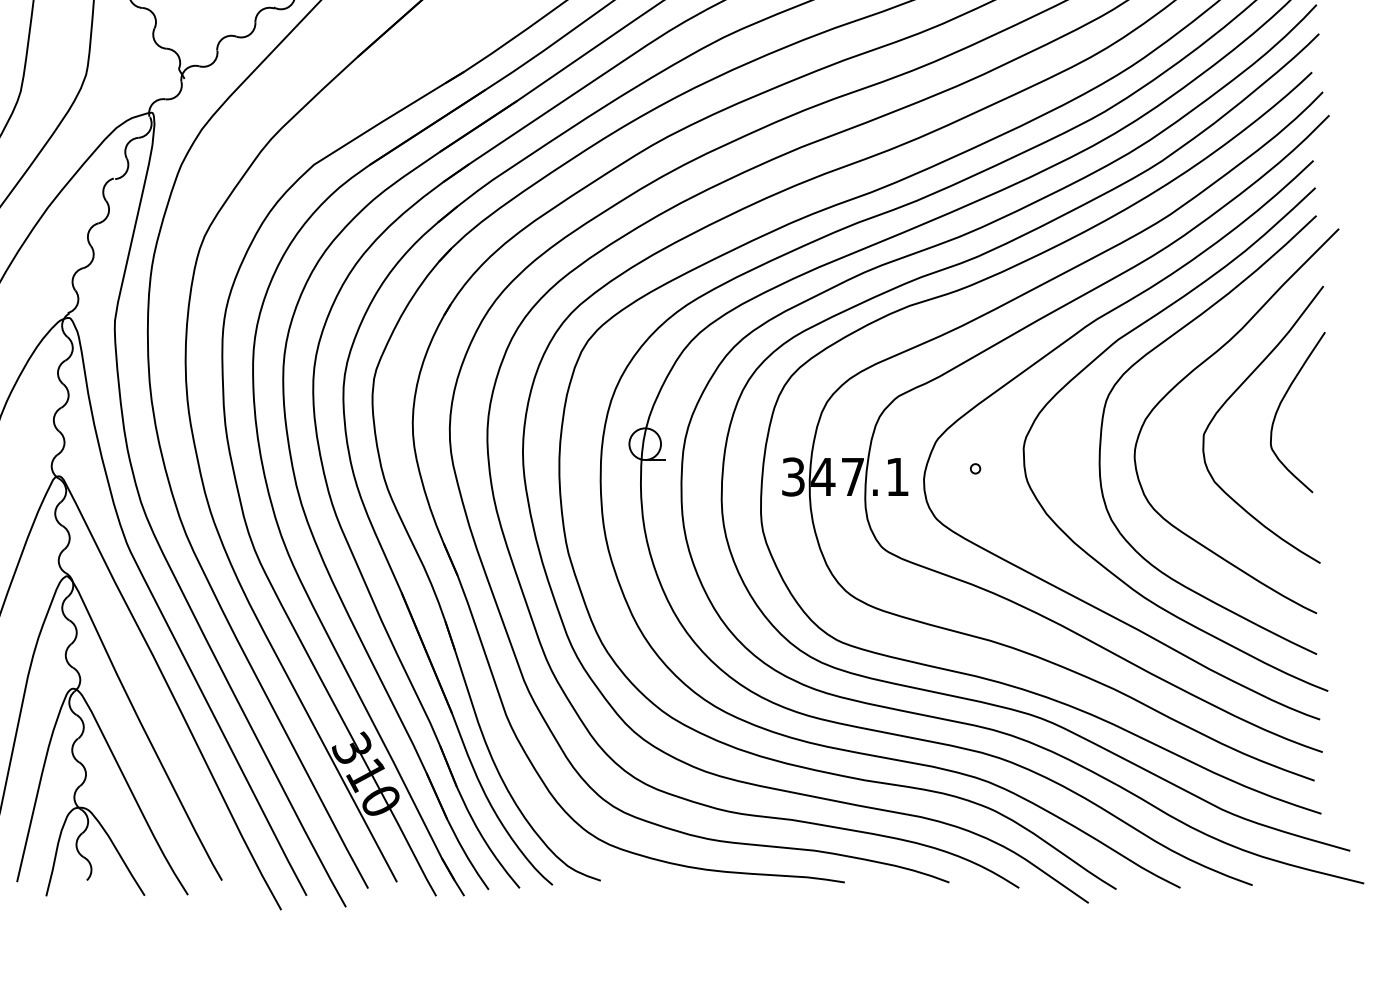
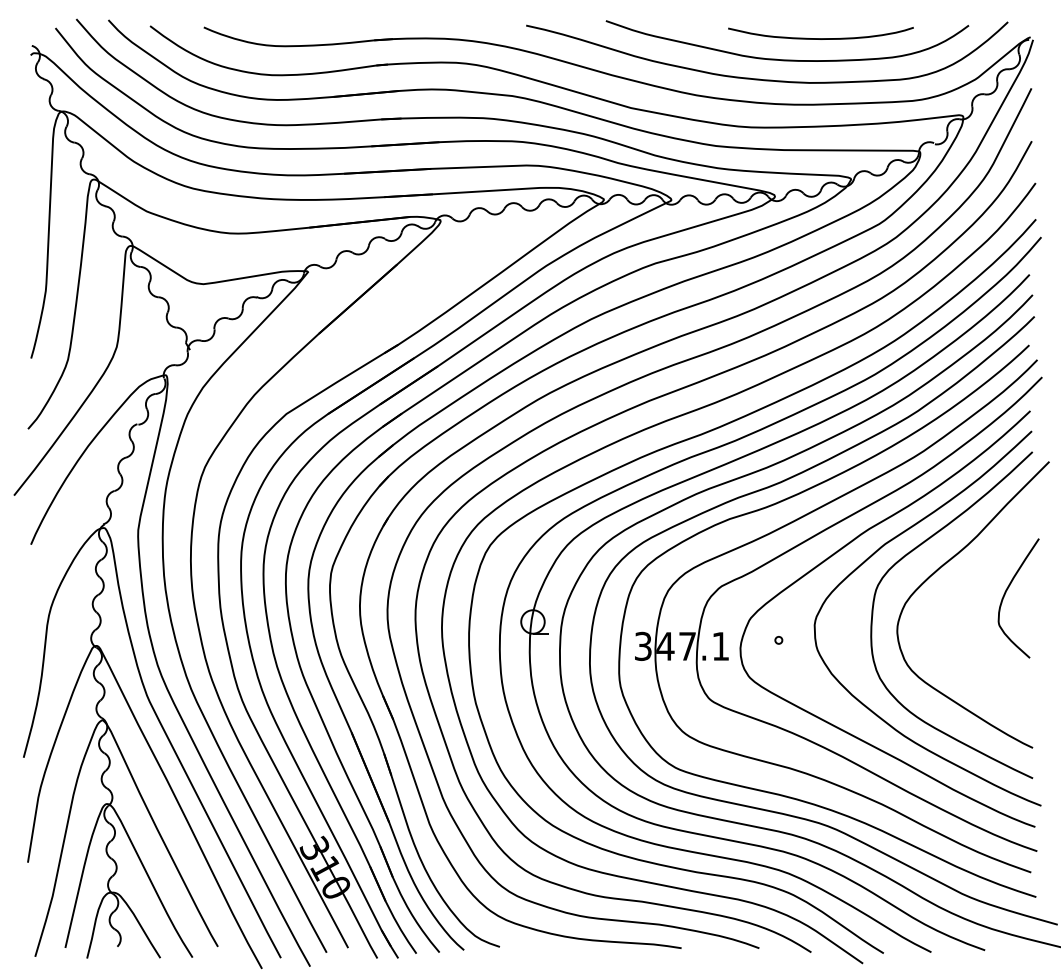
curve: (1231, 397) -> (969, 587), removed

